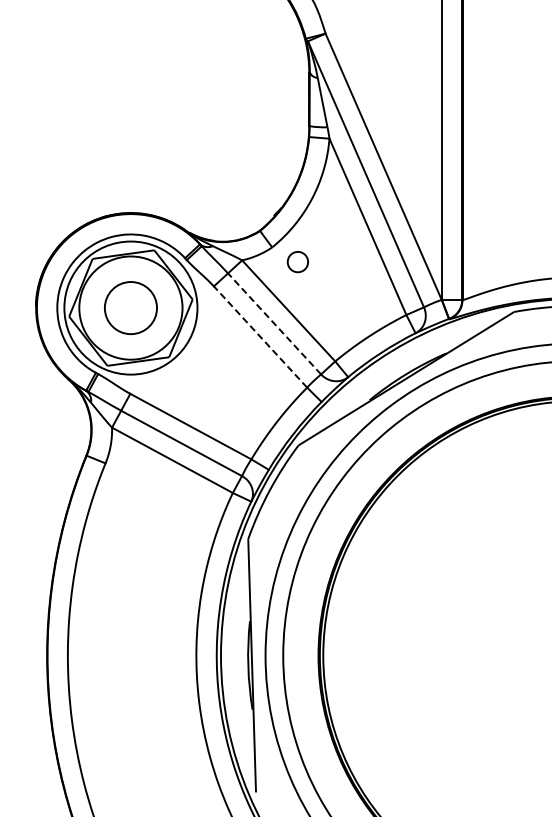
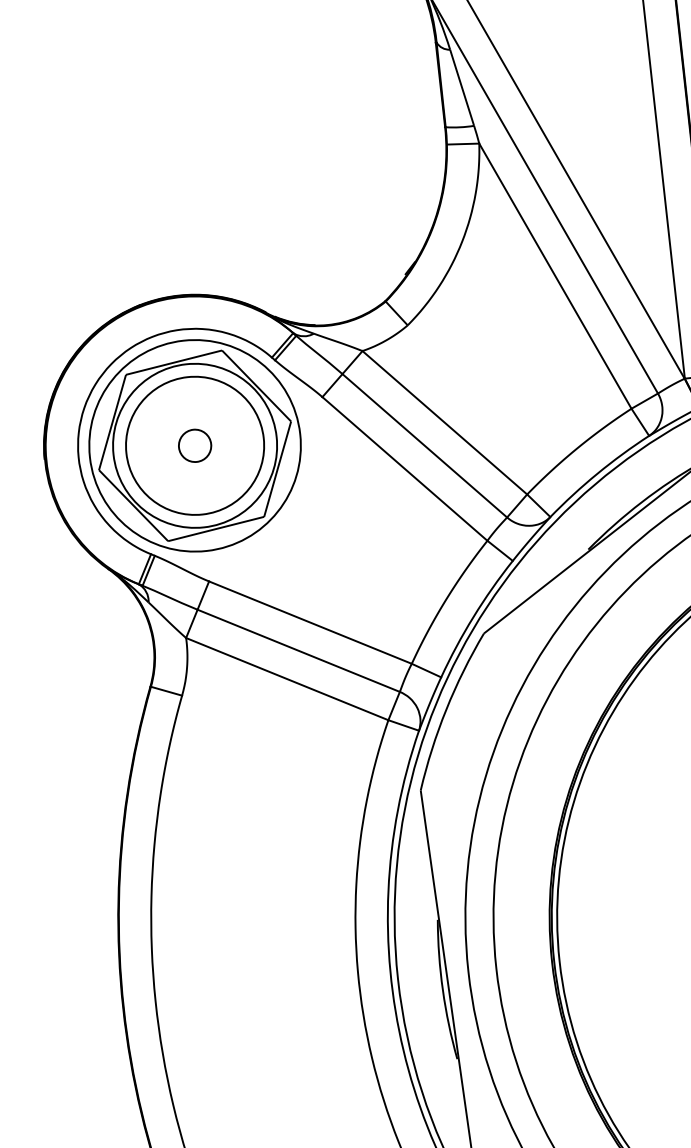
circle: (297, 262) -> (194, 446), moved
circle: (130, 307) -> (194, 444), size x1.67
line: (274, 323) -> (424, 445), dashed -> solid
line: (260, 337) -> (404, 469), dashed -> solid

